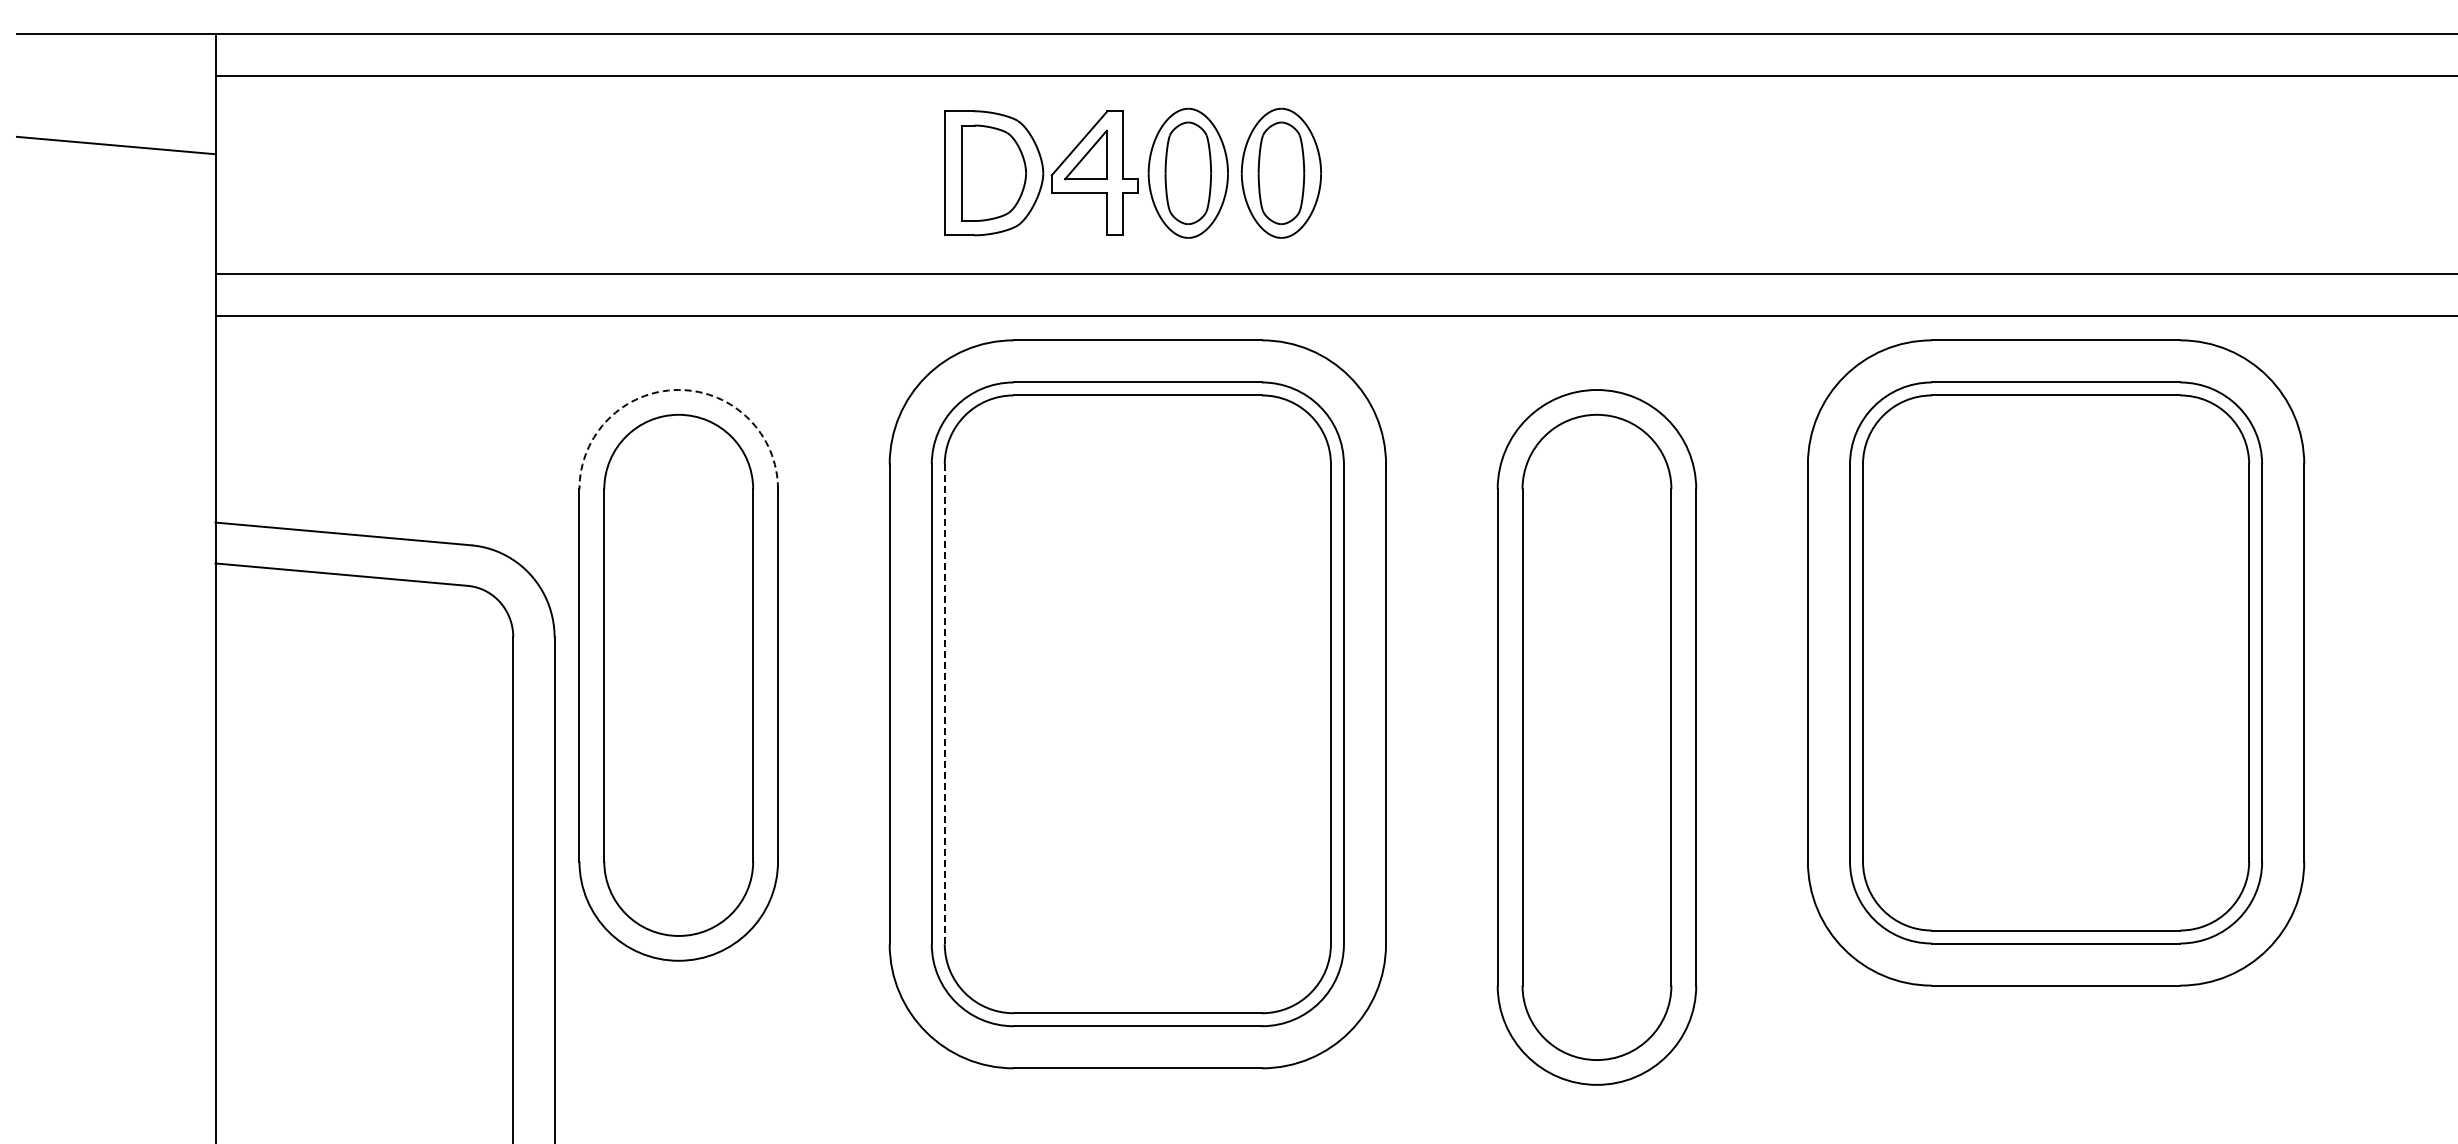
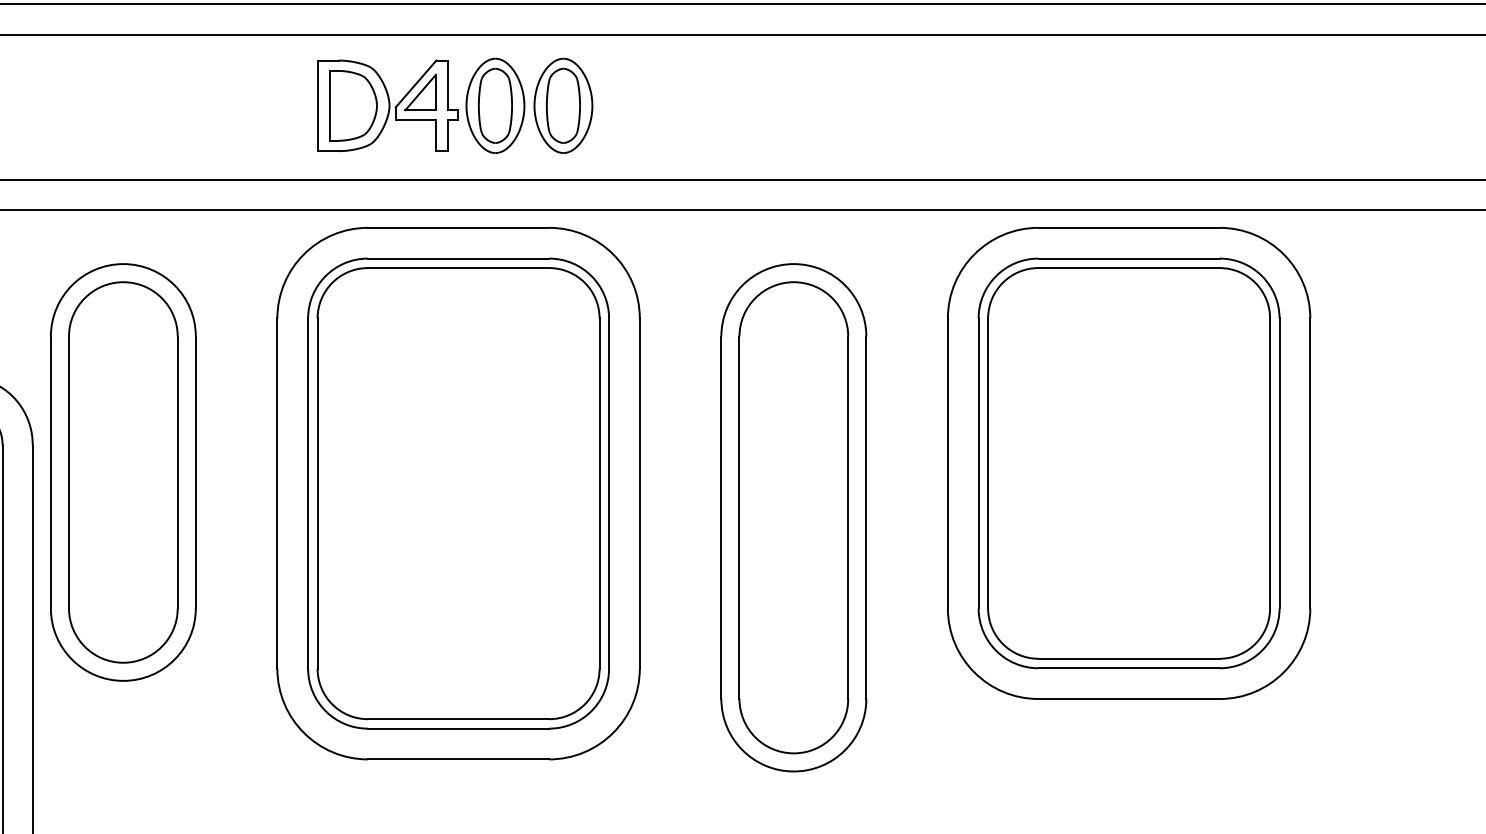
arc: (678, 390) -> (123, 264), dashed -> solid
line: (944, 704) -> (317, 493), dashed -> solid

